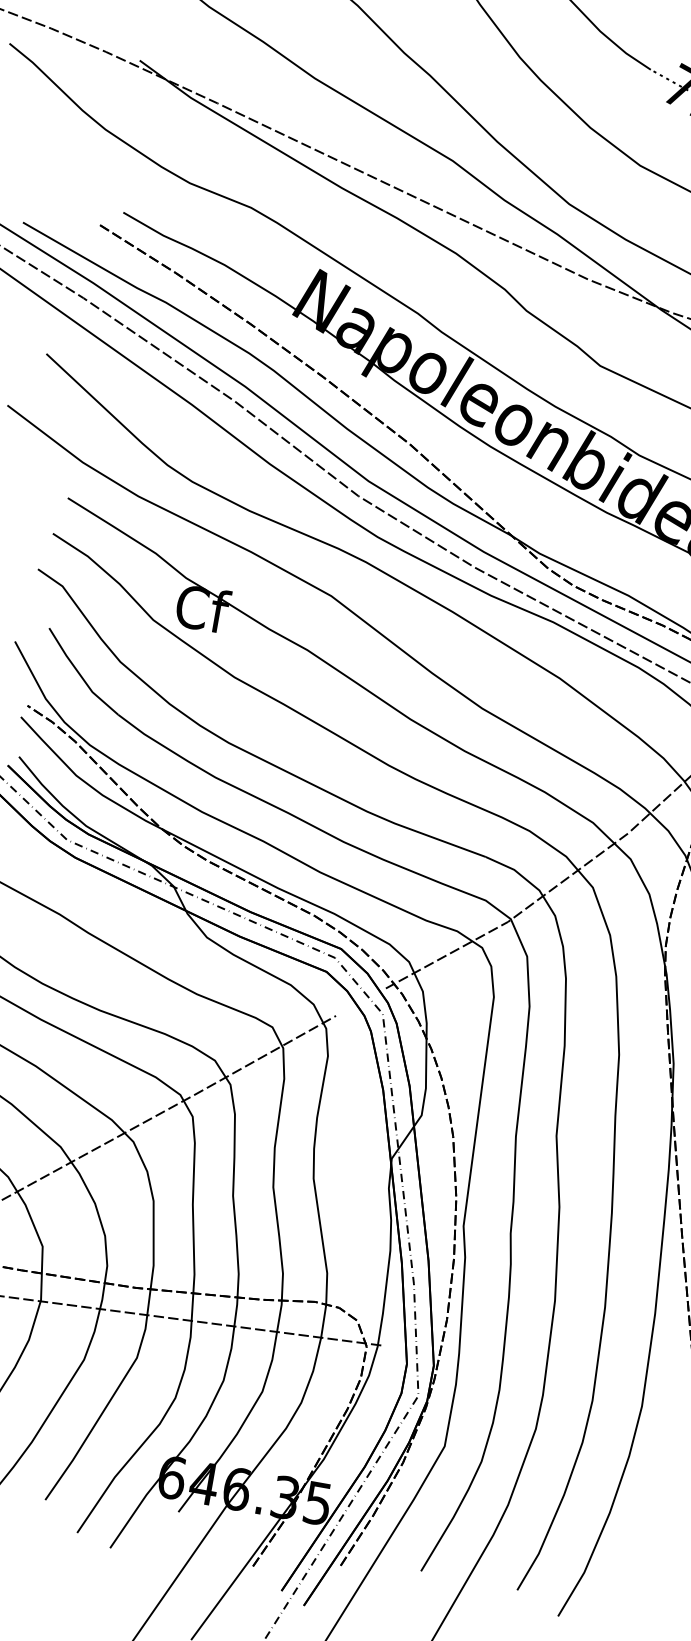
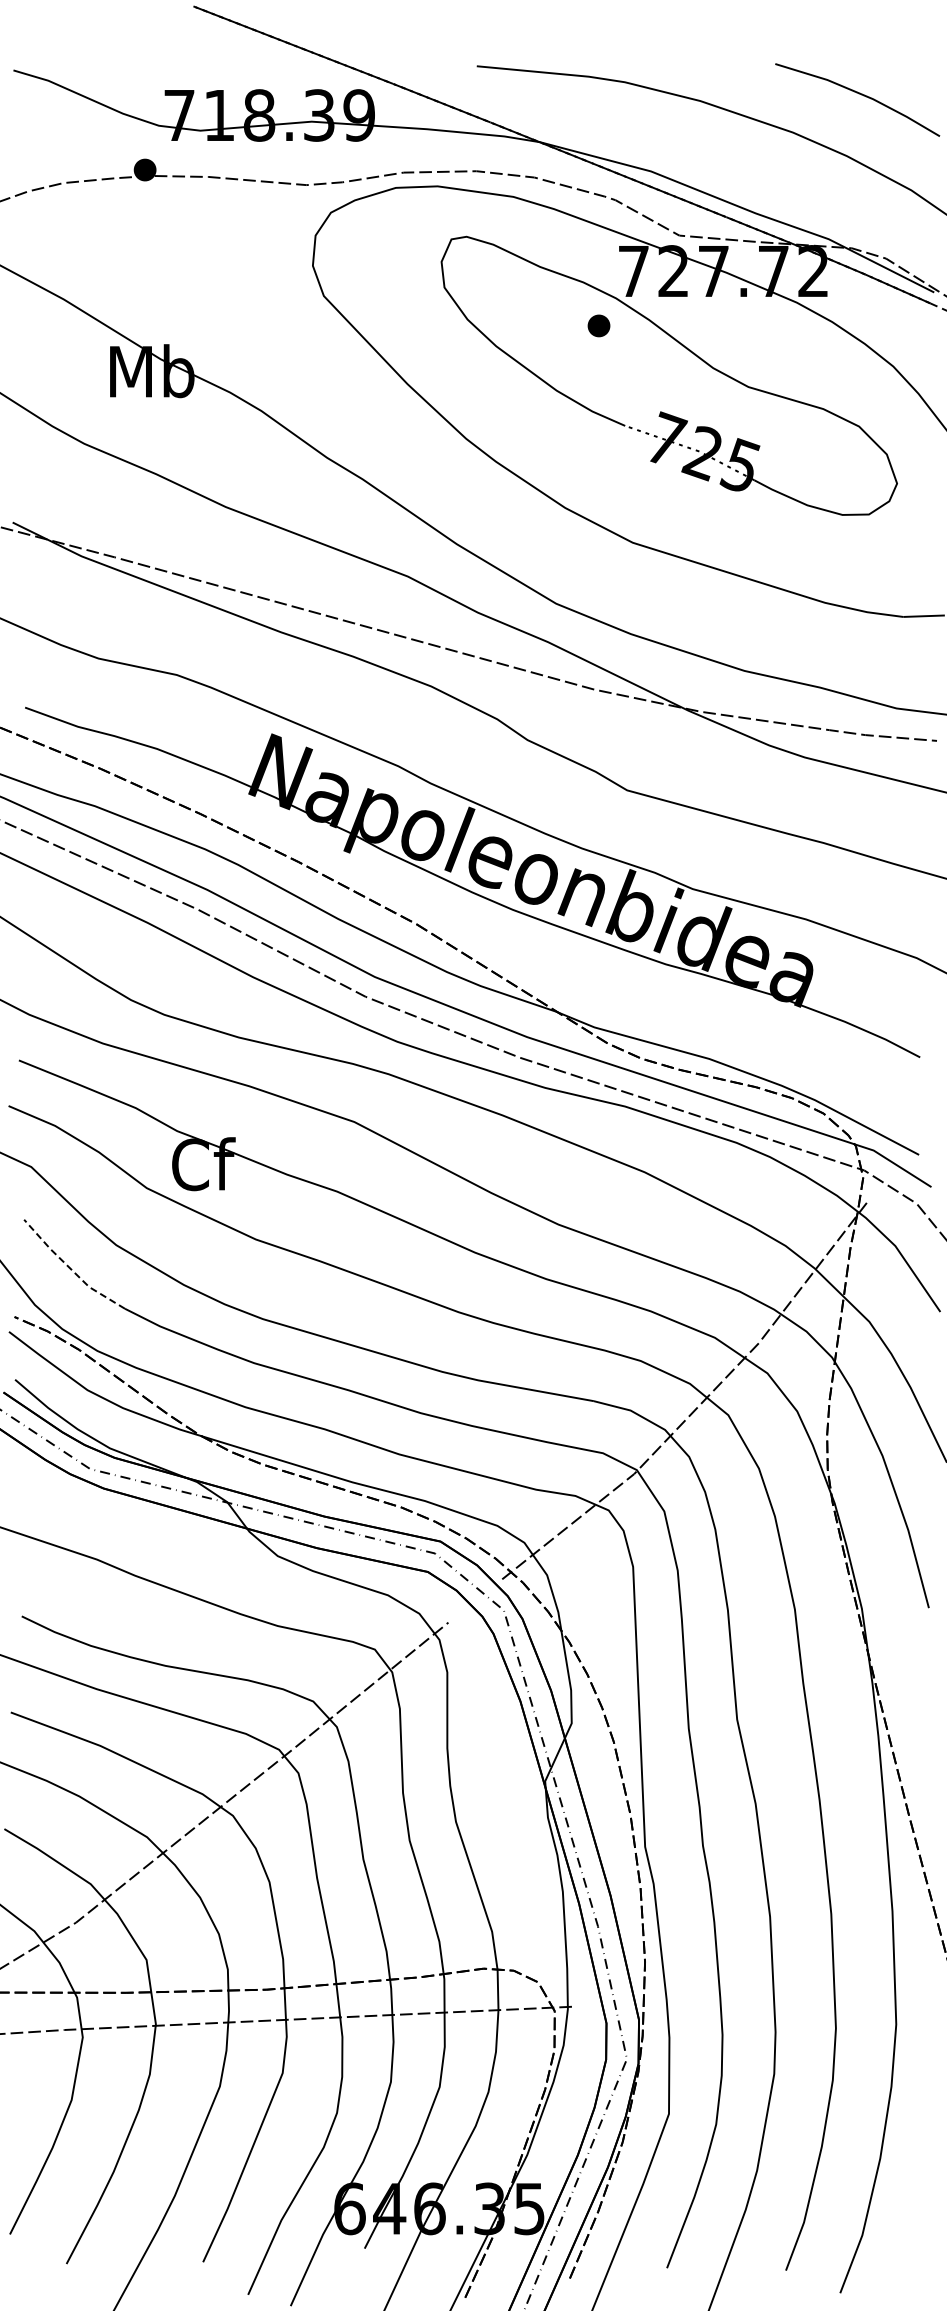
line: (79, 674) -> (70, 1268), solid -> dashed

